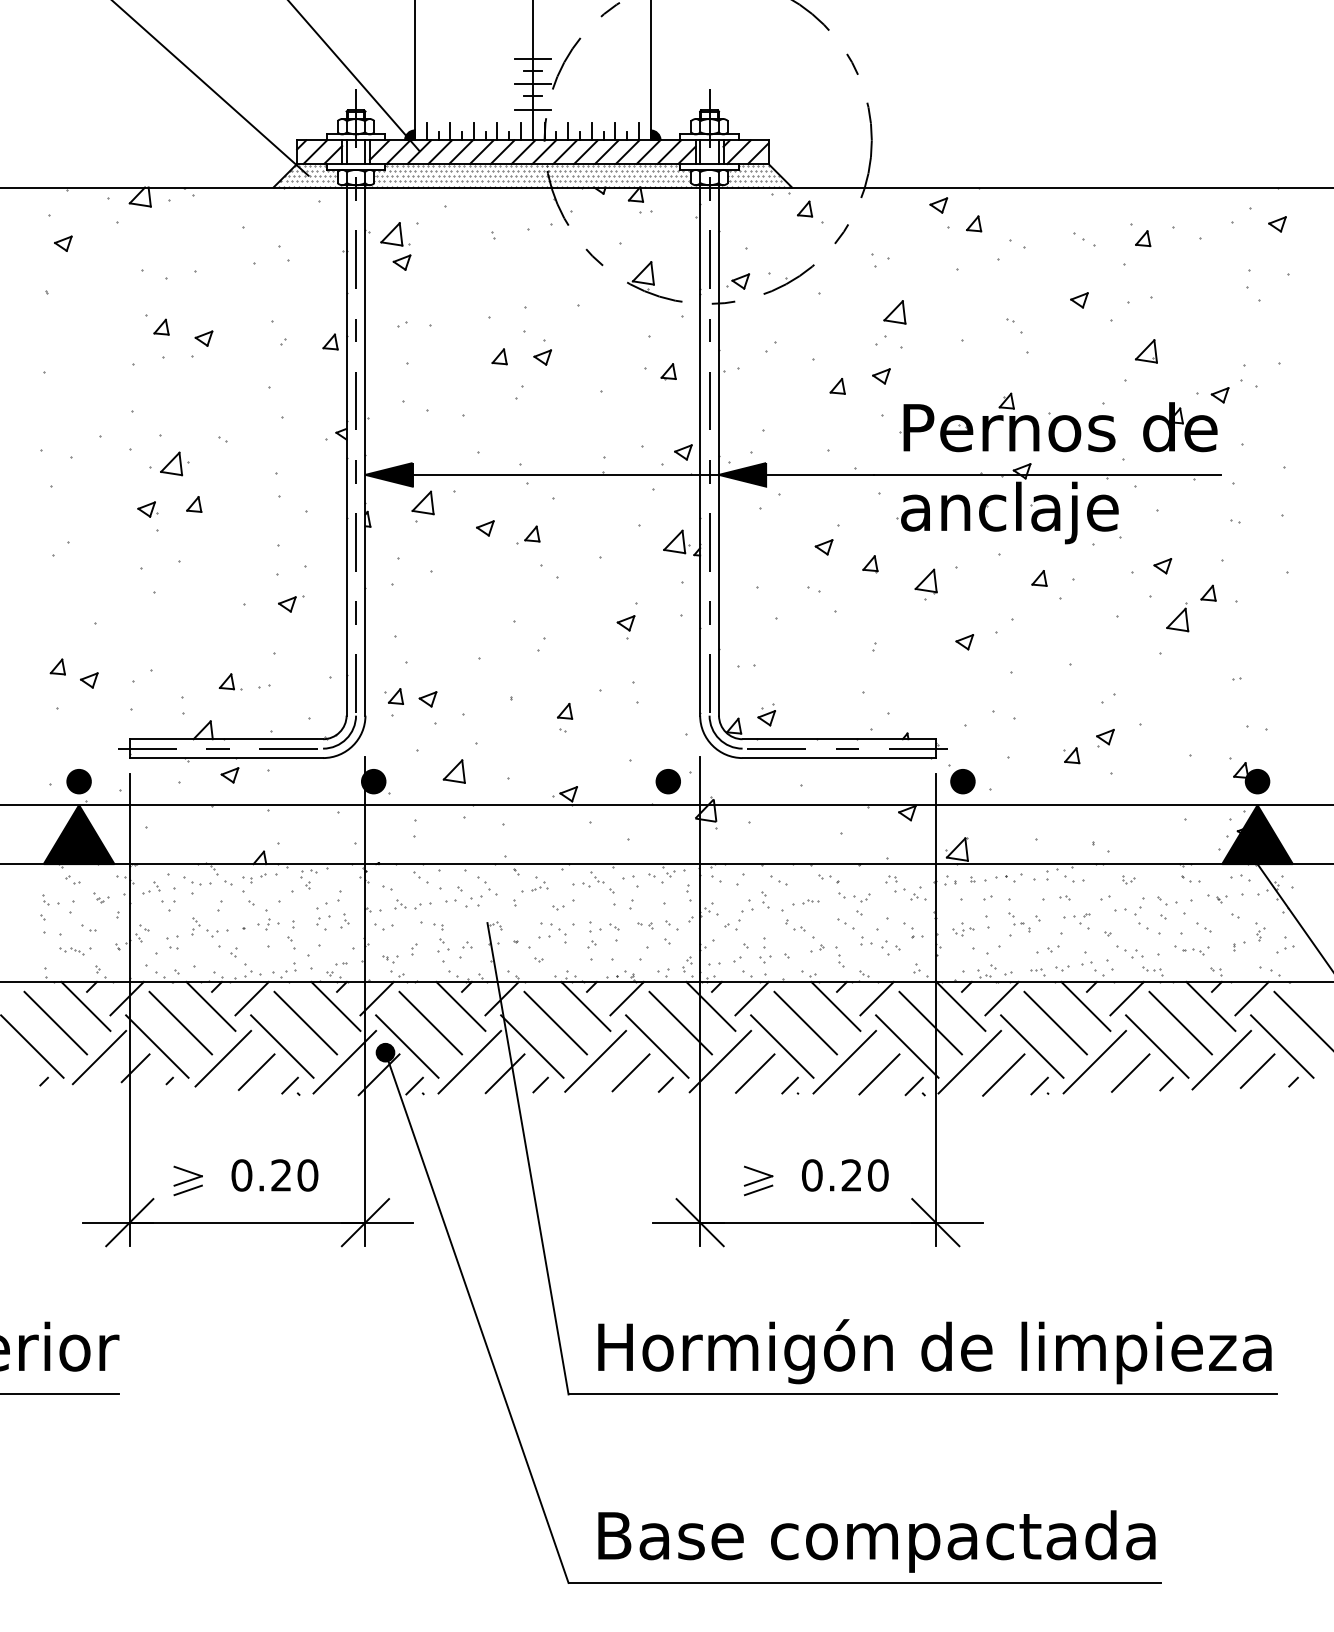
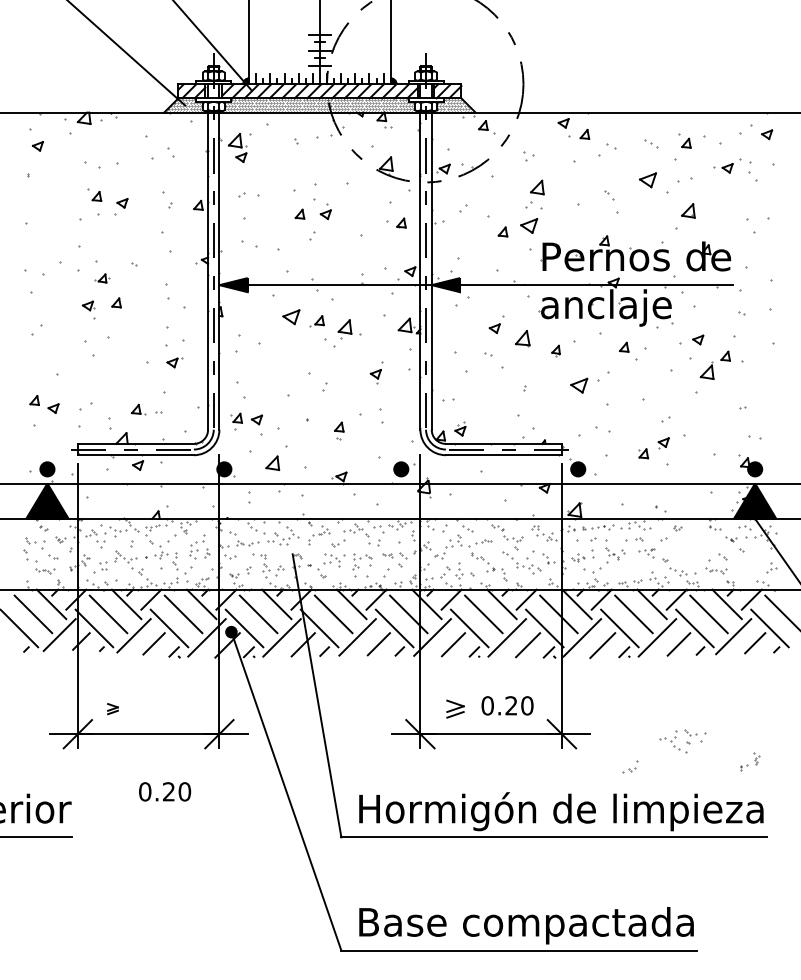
part: (1079, 300) -> (648, 180), size x1.6
part: (881, 375) -> (529, 225), size x1.6
part: (1219, 390) -> (727, 165), moved
part: (169, 463) -> (101, 278), size x0.6
part: (422, 507) -> (344, 329), moved
part: (485, 528) -> (291, 317), size x1.6
part: (870, 563) -> (522, 338), size x1.6
part: (925, 585) -> (555, 351), size x0.6
part: (965, 641) -> (579, 385), size x1.6
part: (1153, 915) -> (682, 741), moved
part: (1249, 936) -> (750, 761), moved
part: (1049, 943) -> (630, 766), moved
text: (275, 1174) -> (165, 791), moved
part: (187, 1179) -> (112, 708), size x0.6

